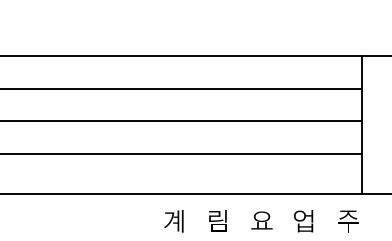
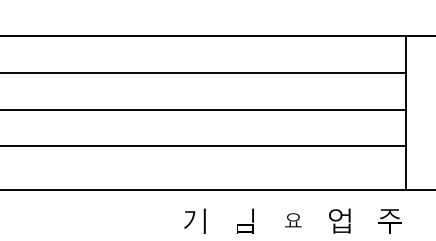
fill: (216, 216) -> (242, 215), removed
fill: (176, 220) -> (197, 220), removed
part: (261, 220) -> (292, 220), size x0.7

